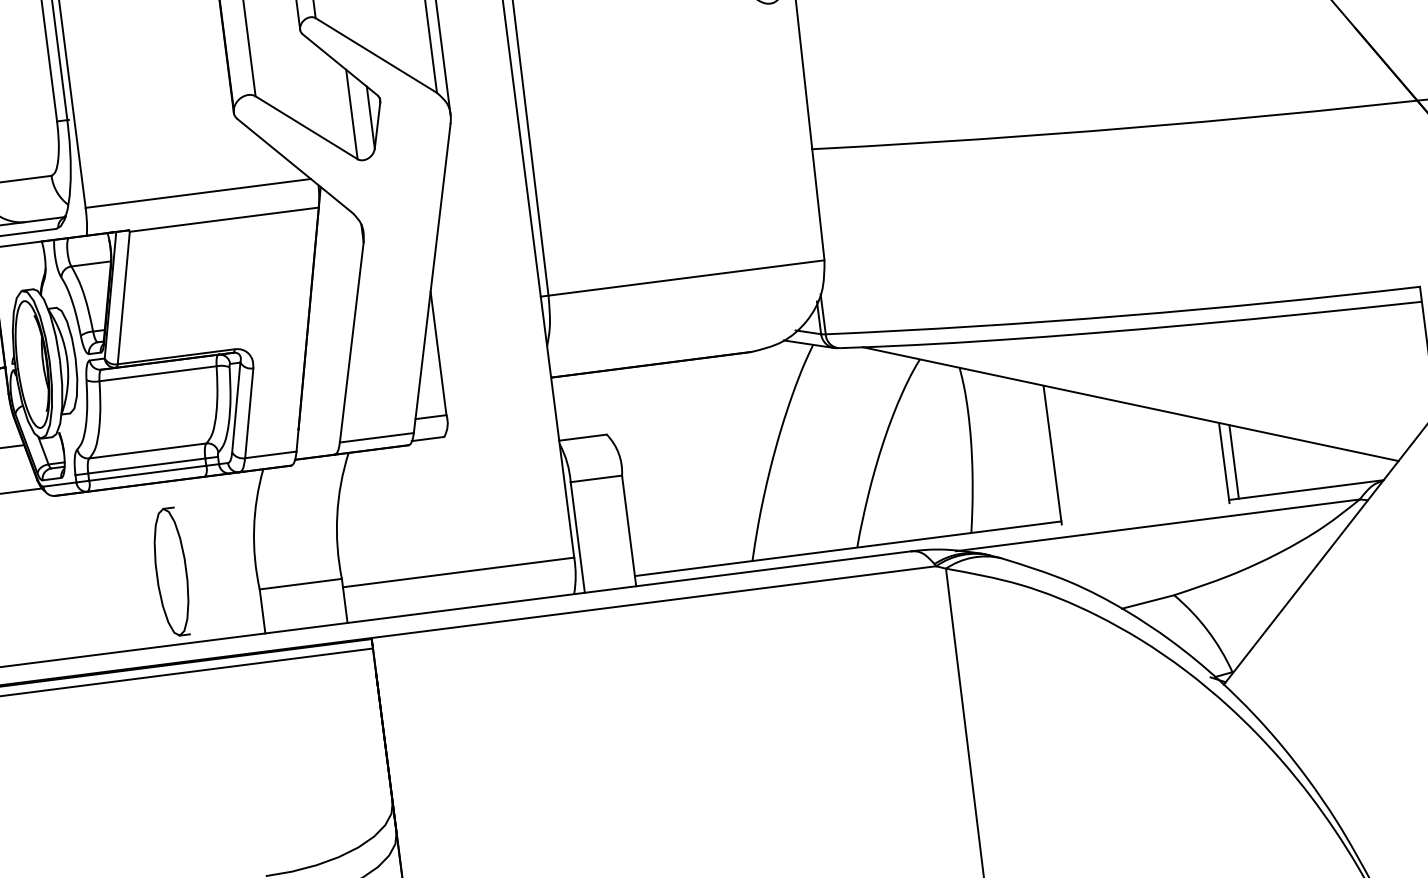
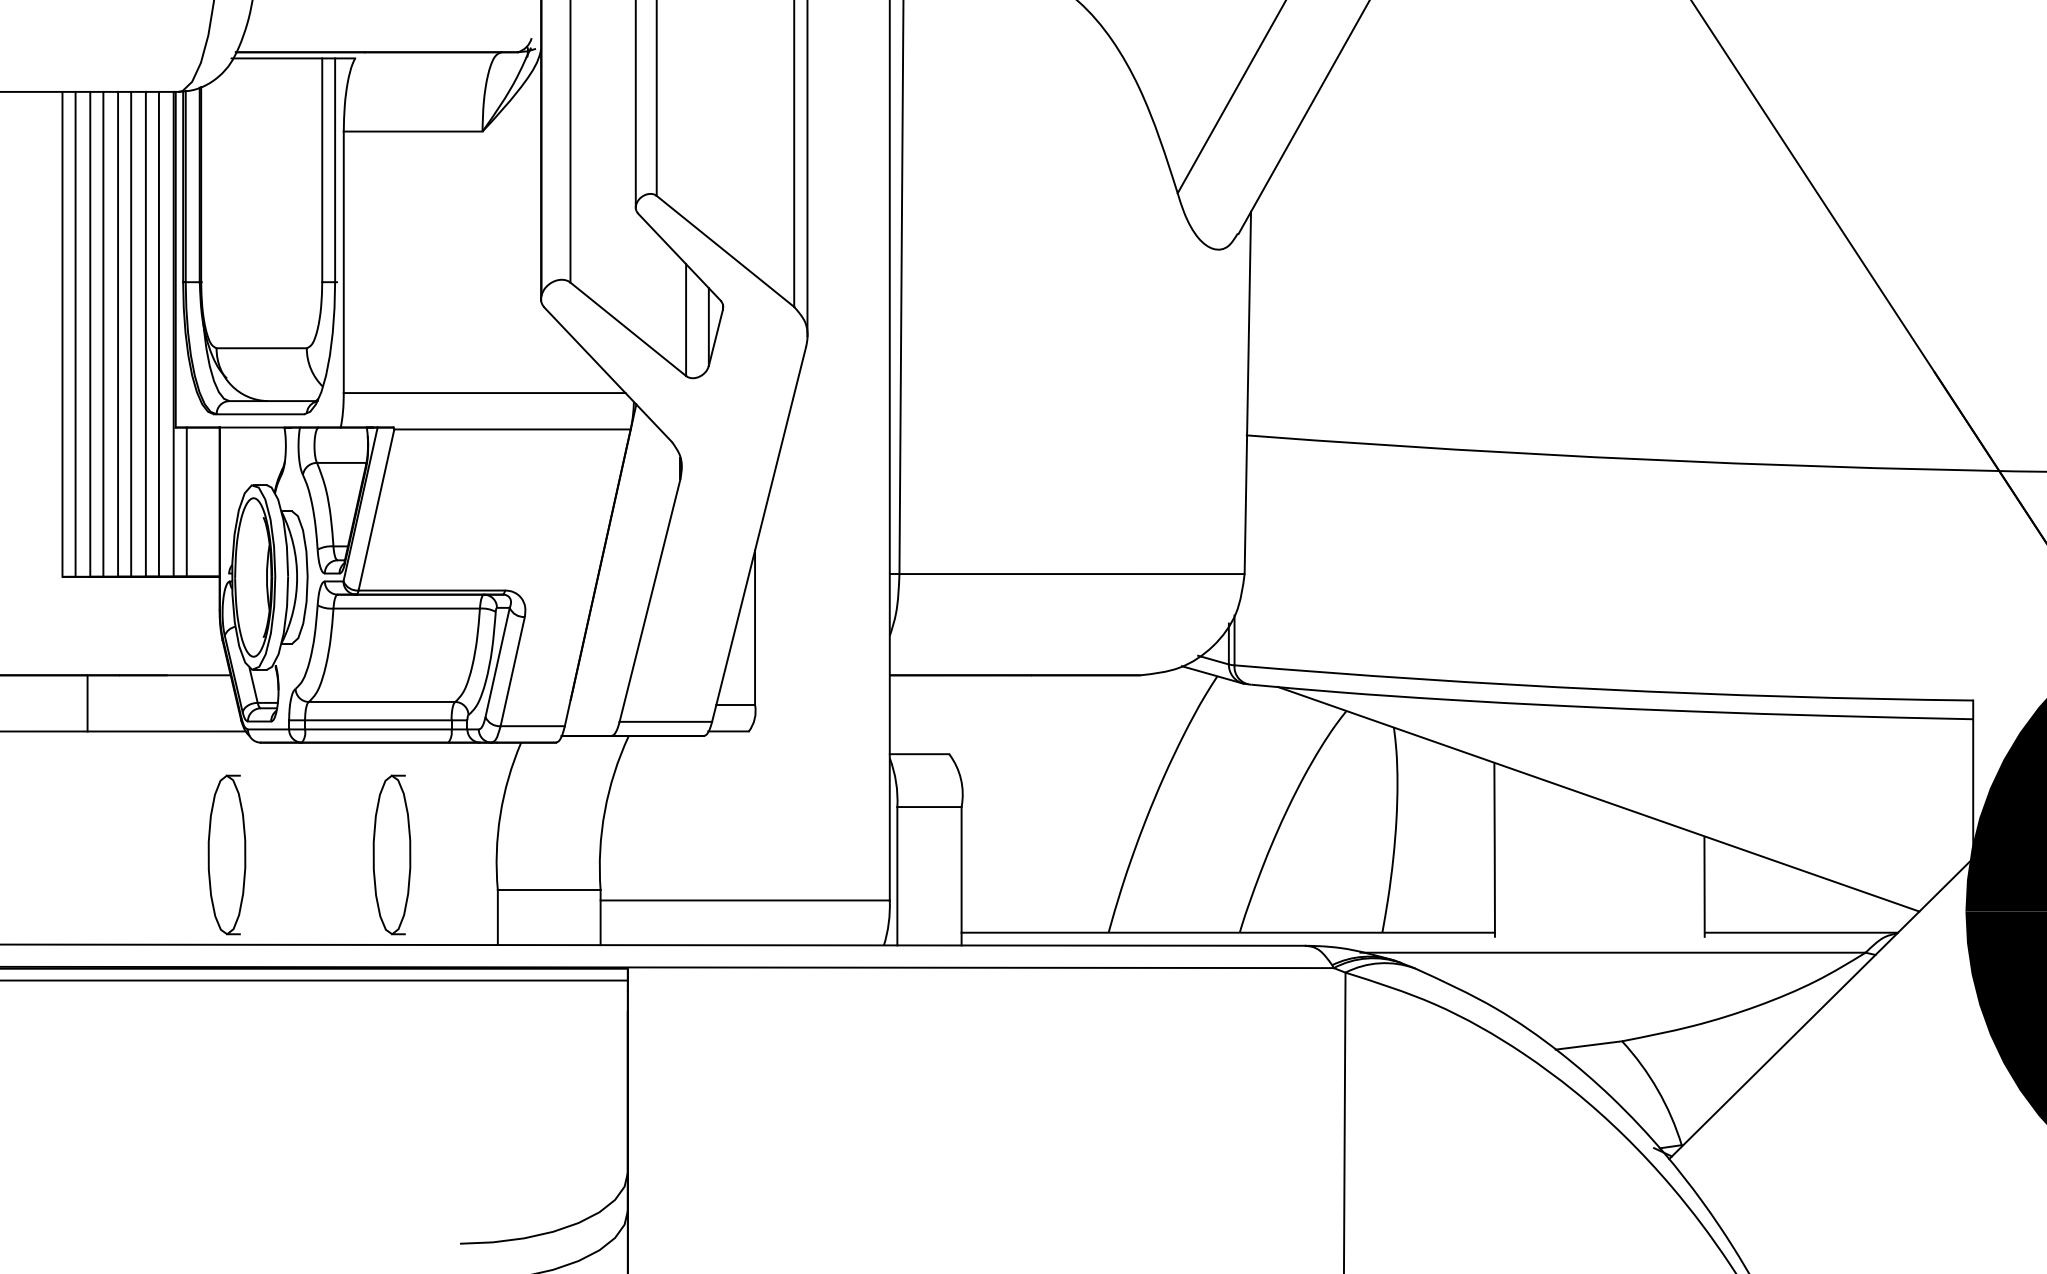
line: (1233, 461) -> (1716, 886), removed
part: (39, 588) -> (226, 854), added

